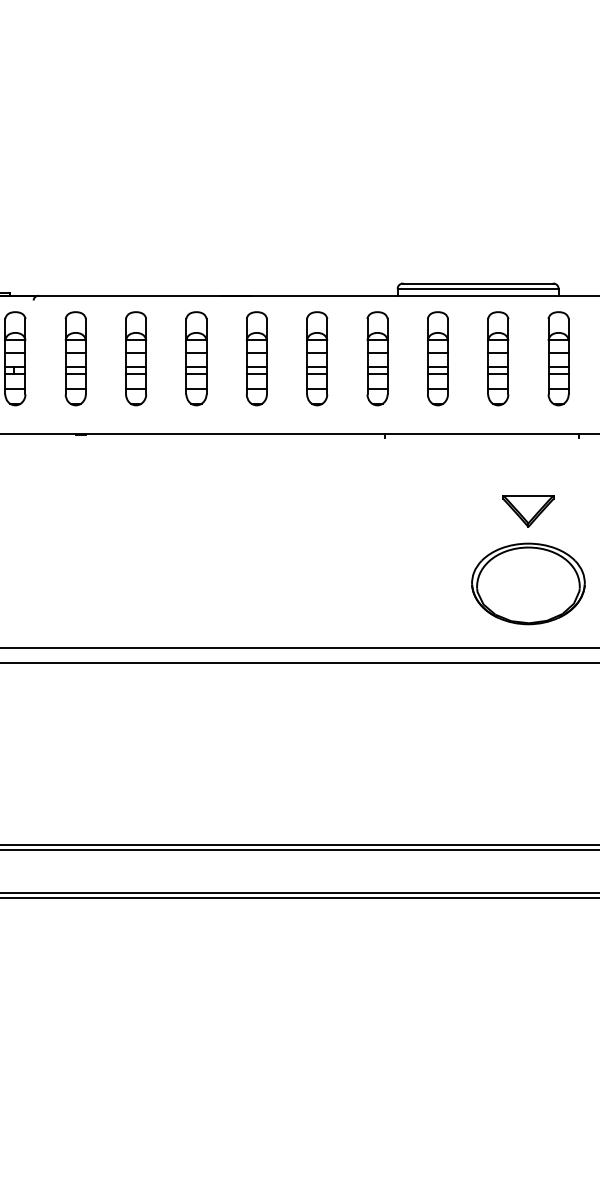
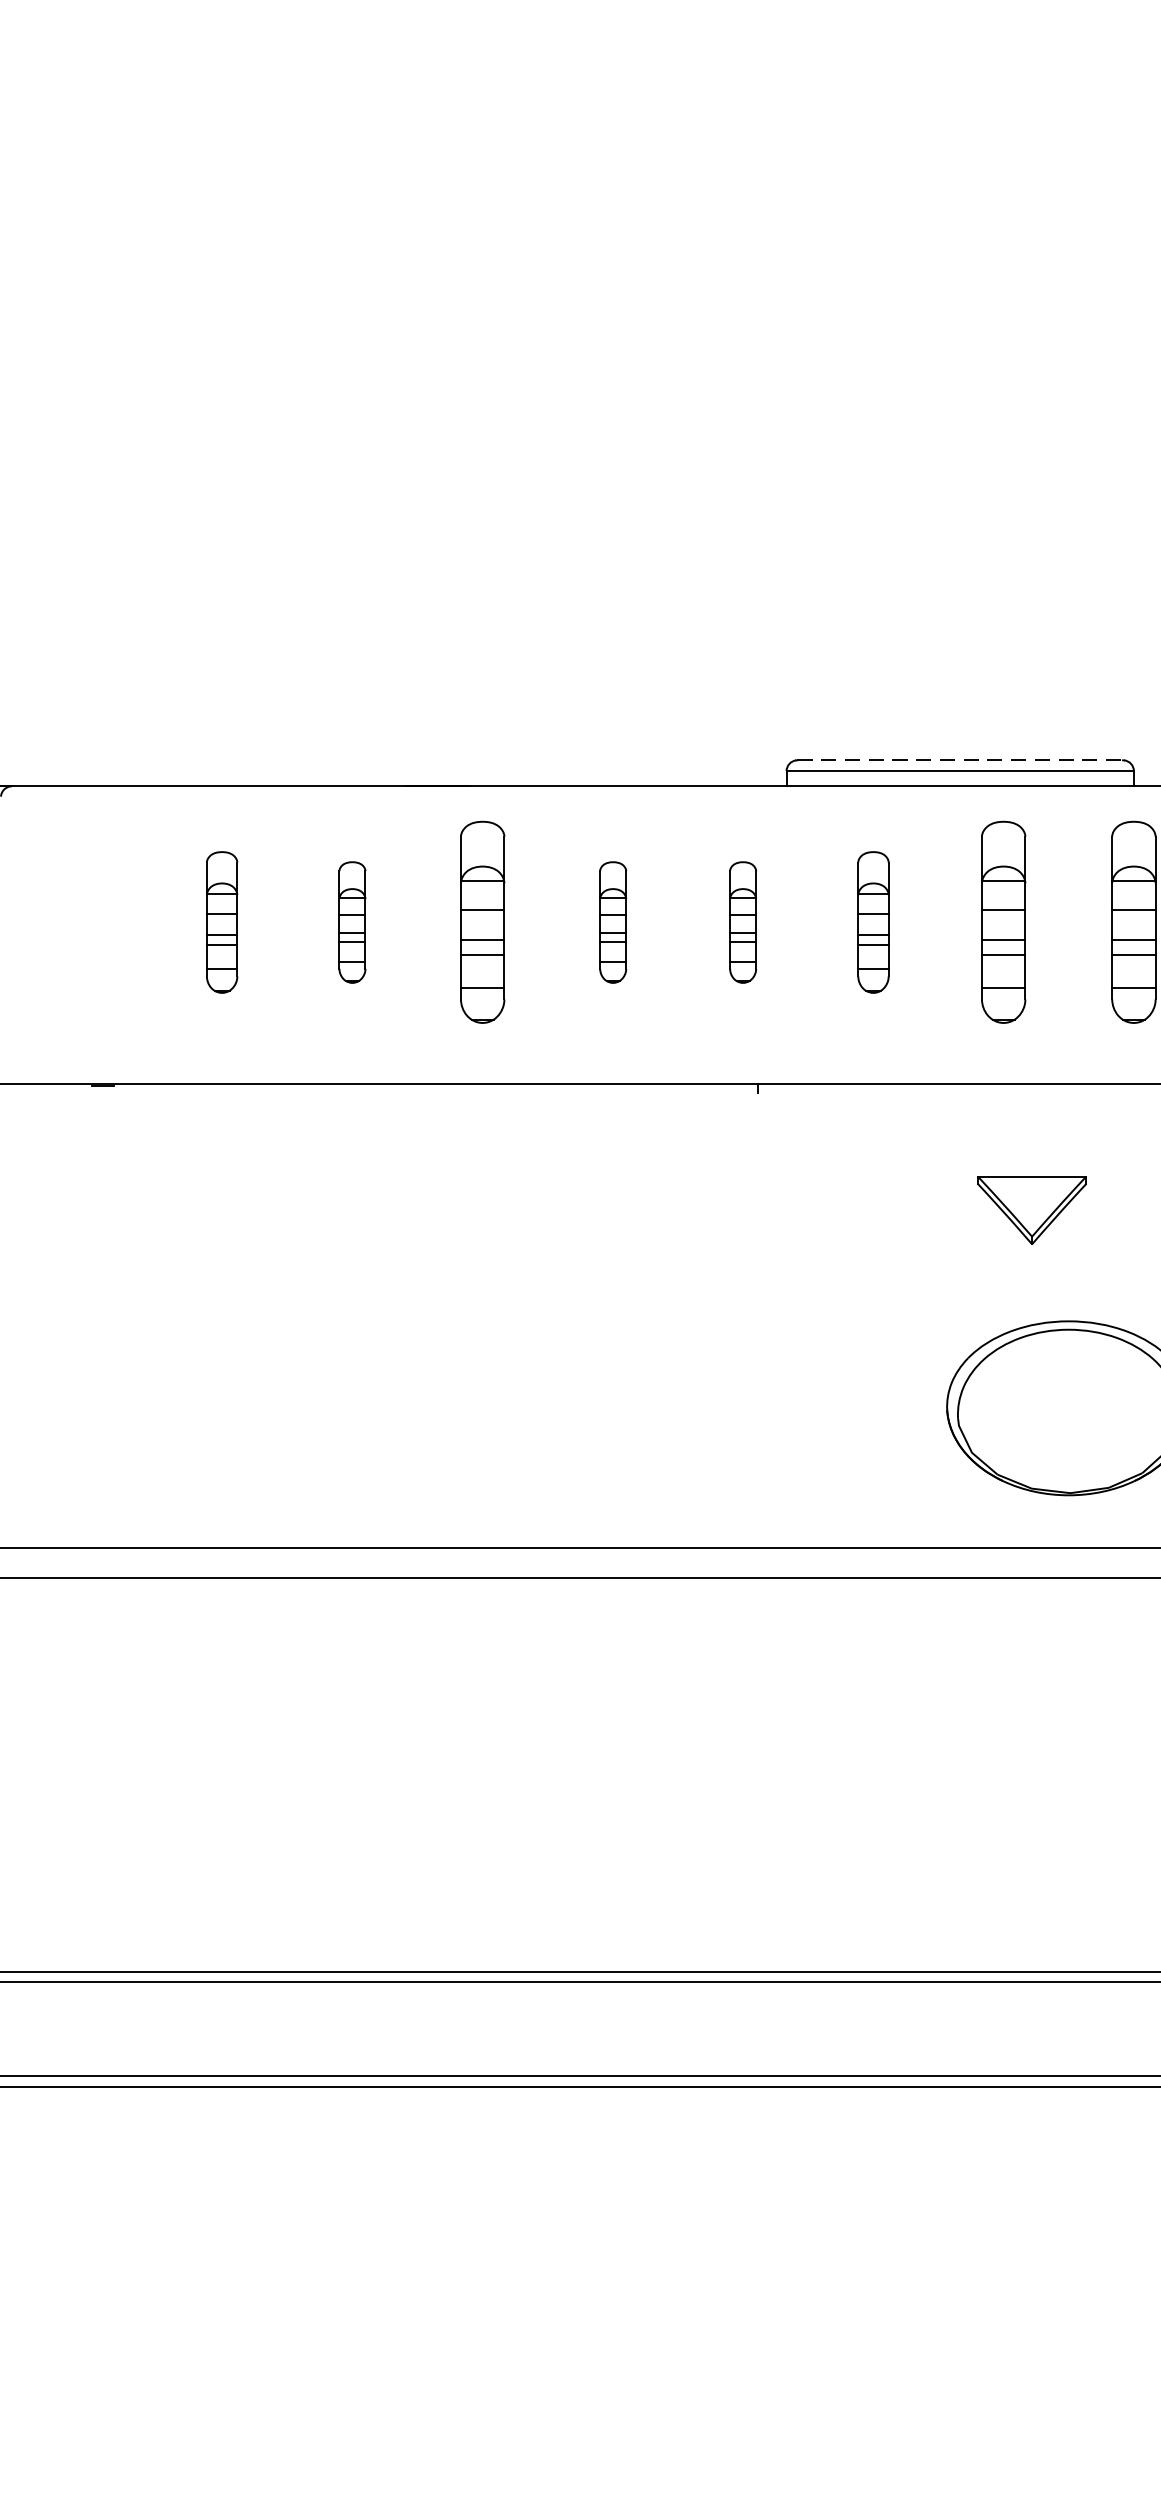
line: (478, 283) -> (961, 759), solid -> dashed
part: (75, 358) -> (91, 921), removed
part: (135, 358) -> (220, 921), size x0.7
part: (196, 358) -> (352, 921), size x0.6
part: (317, 358) -> (613, 921), size x0.6
part: (377, 358) -> (743, 921), size x0.6
part: (437, 358) -> (872, 921), size x0.7
part: (528, 511) -> (1032, 1210), moved

